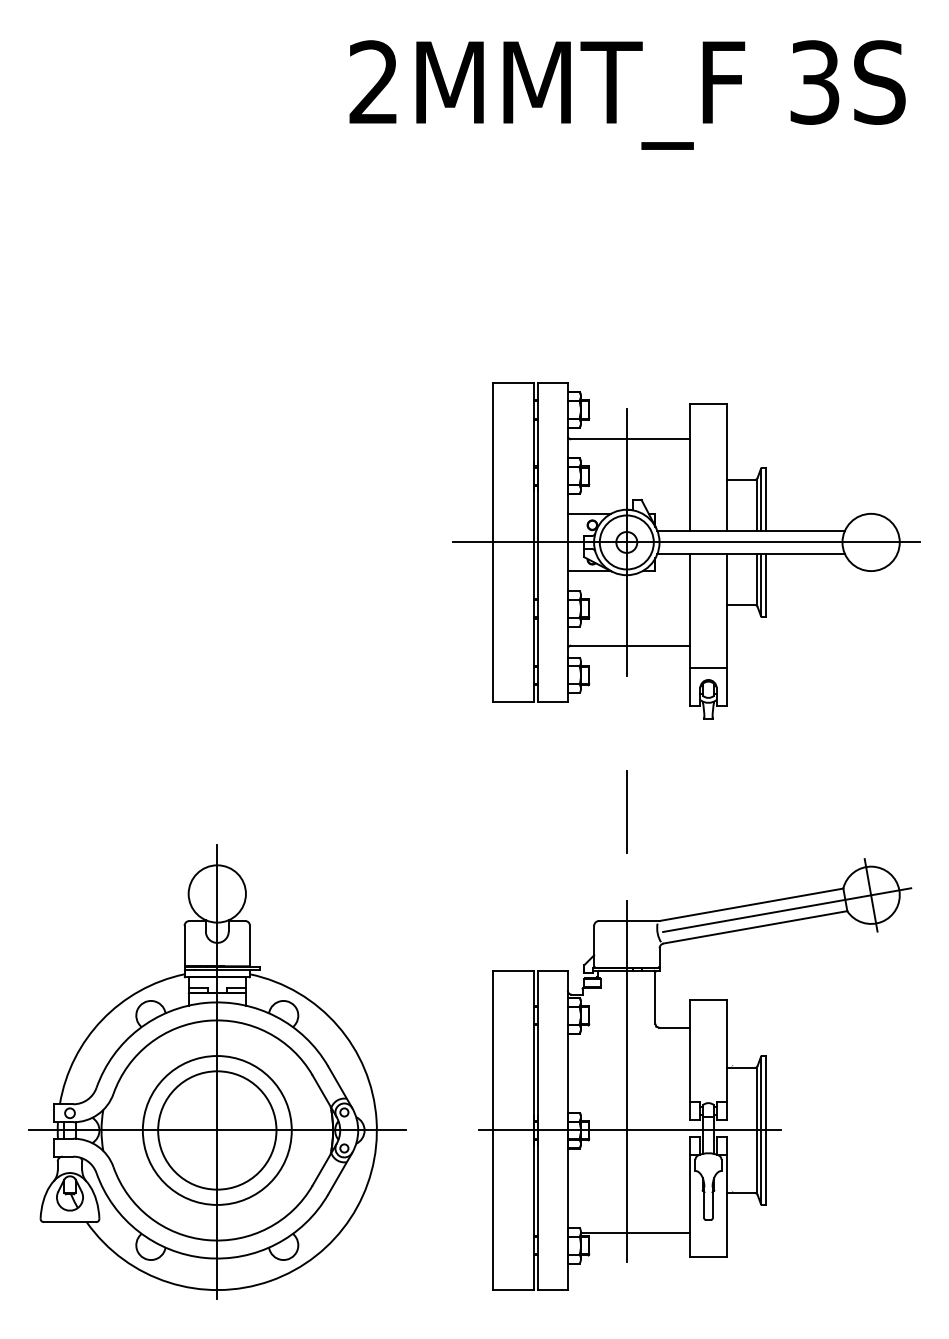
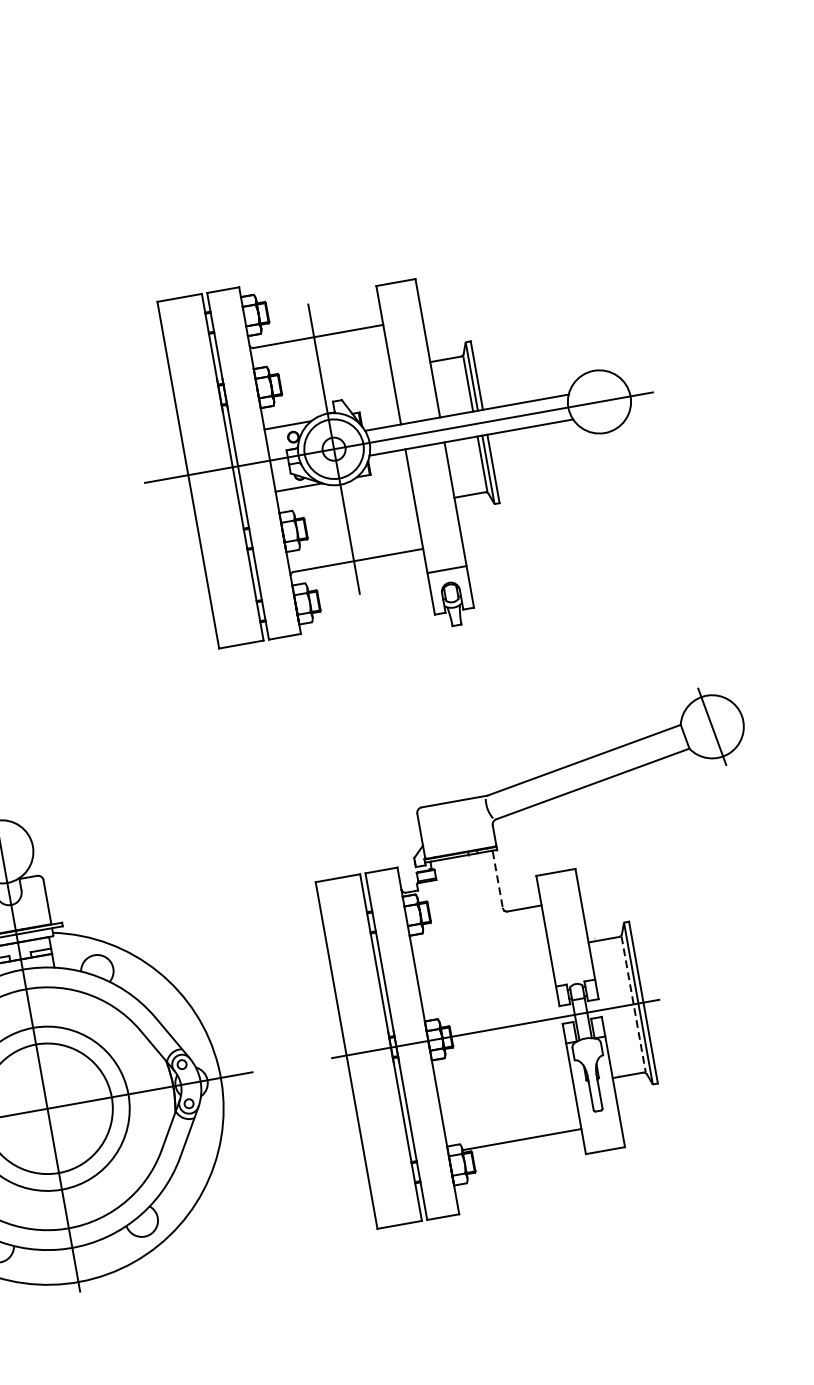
part: (686, 550) -> (400, 446), moved
line: (626, 811) -> (430, 683), removed
line: (787, 910) -> (624, 759), removed
line: (655, 998) -> (497, 880), solid -> dashed
line: (626, 1081) -> (482, 976), removed
line: (756, 1130) -> (633, 1004), solid -> dashed

